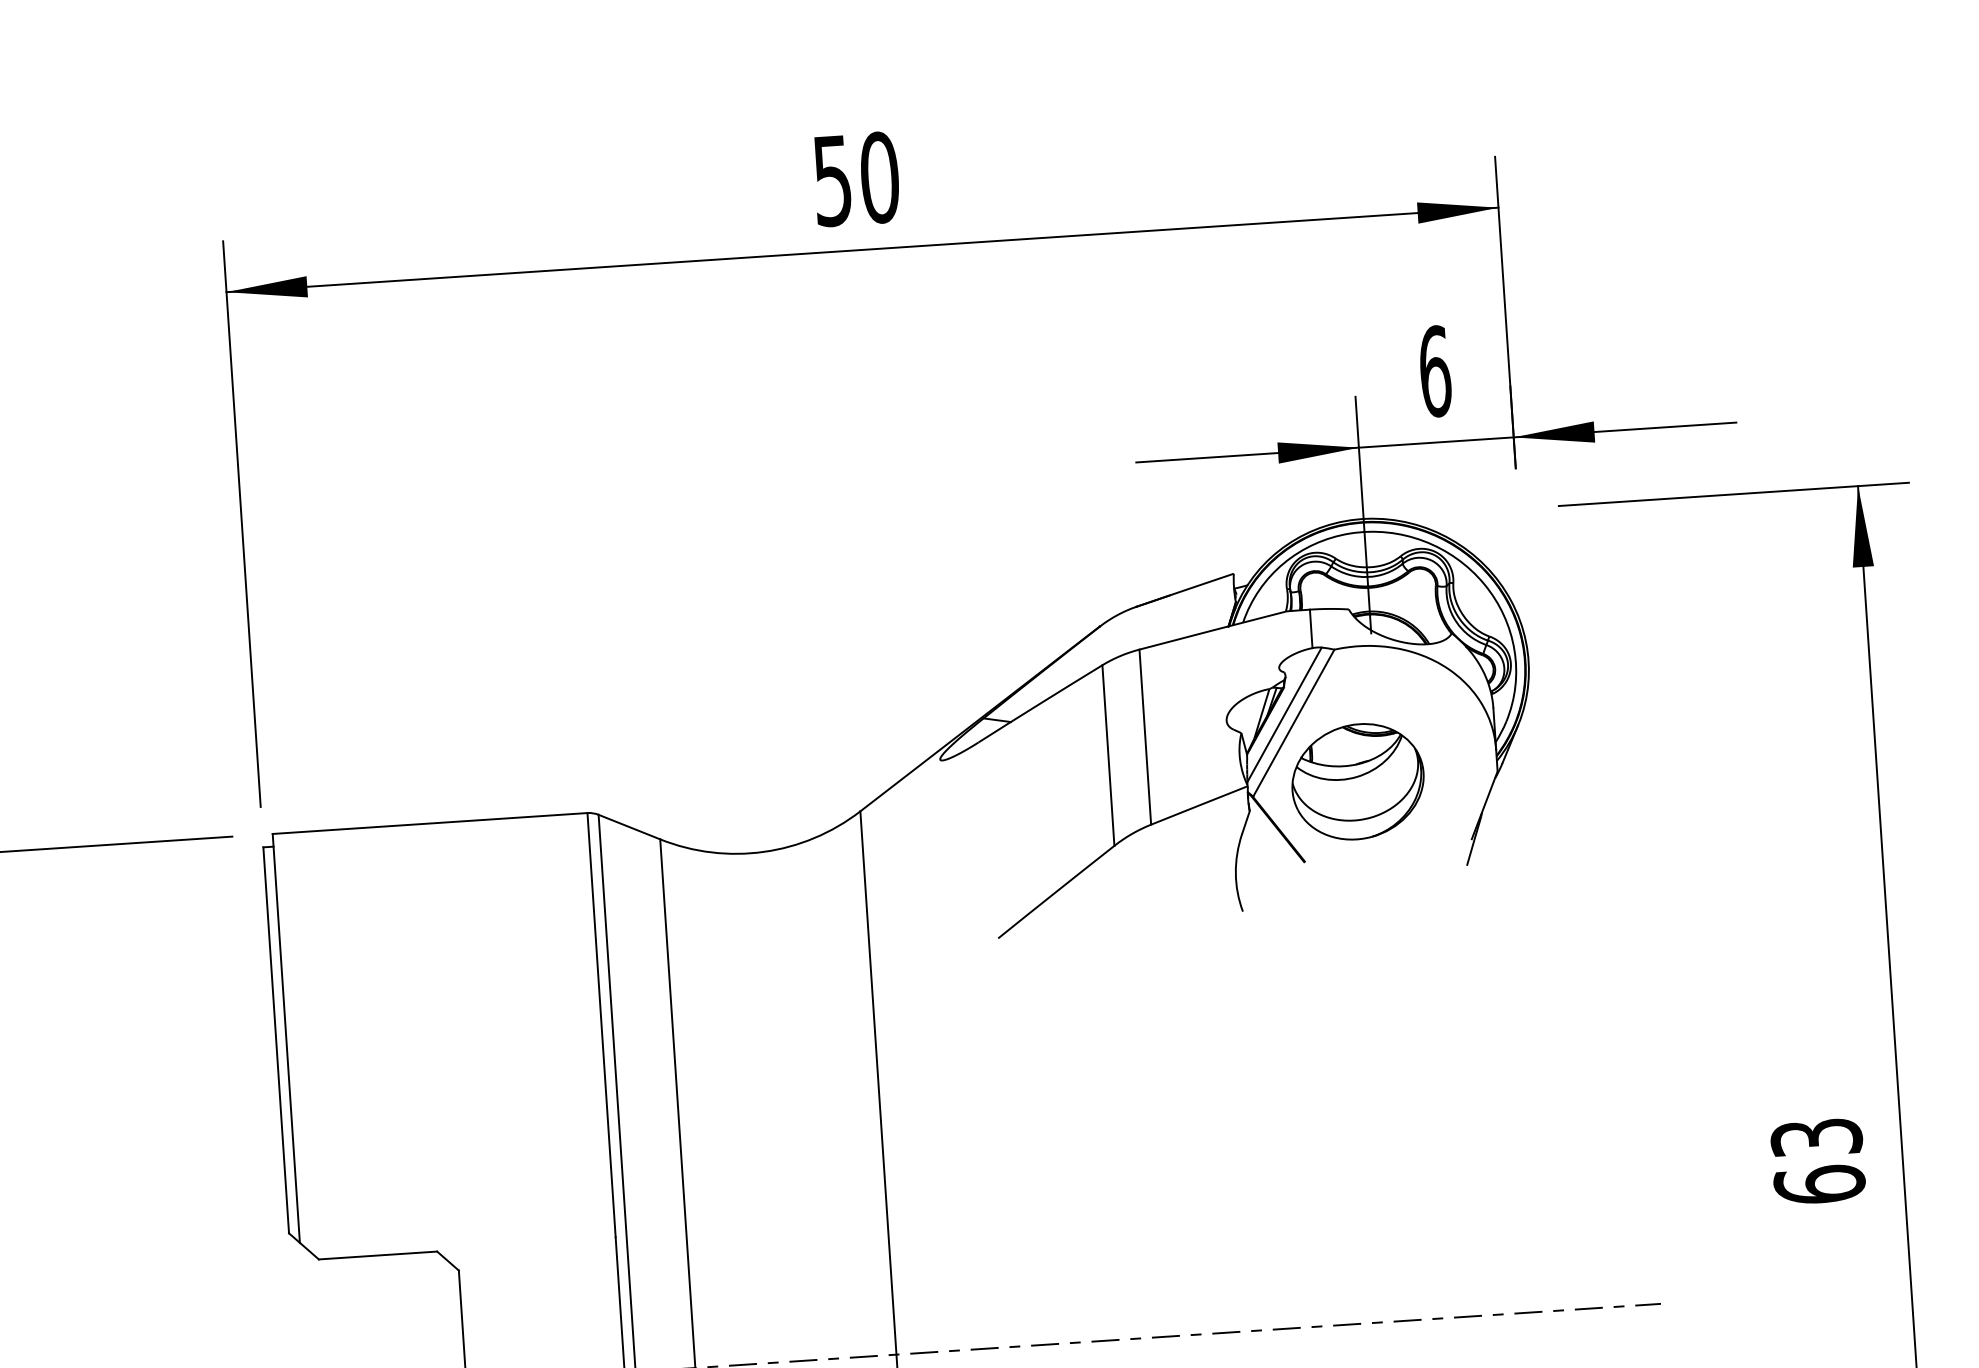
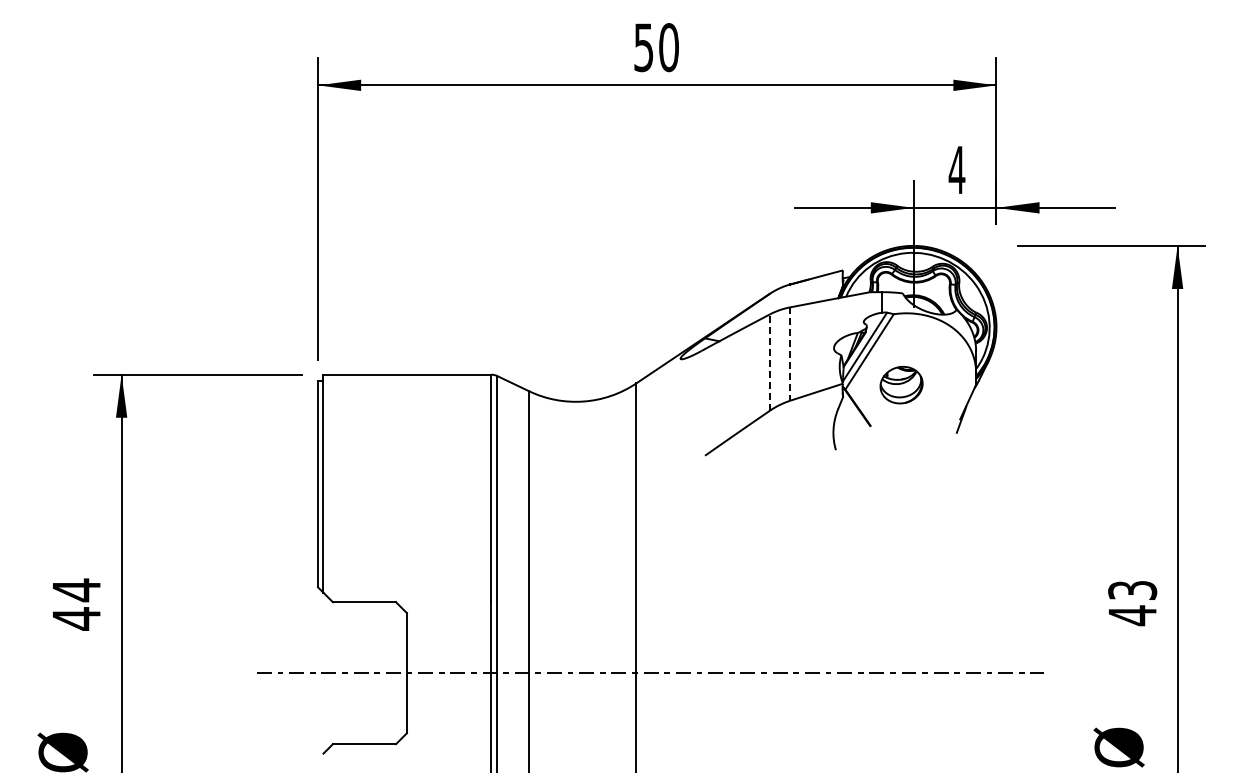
text: (1433, 370) -> (956, 169), 6 -> 4
line: (1145, 737) -> (790, 354), solid -> dashed
line: (1109, 755) -> (770, 362), solid -> dashed
part: (1357, 780) -> (901, 384), size x0.6
text: (1819, 1184) -> (1132, 615), 63 -> 43

